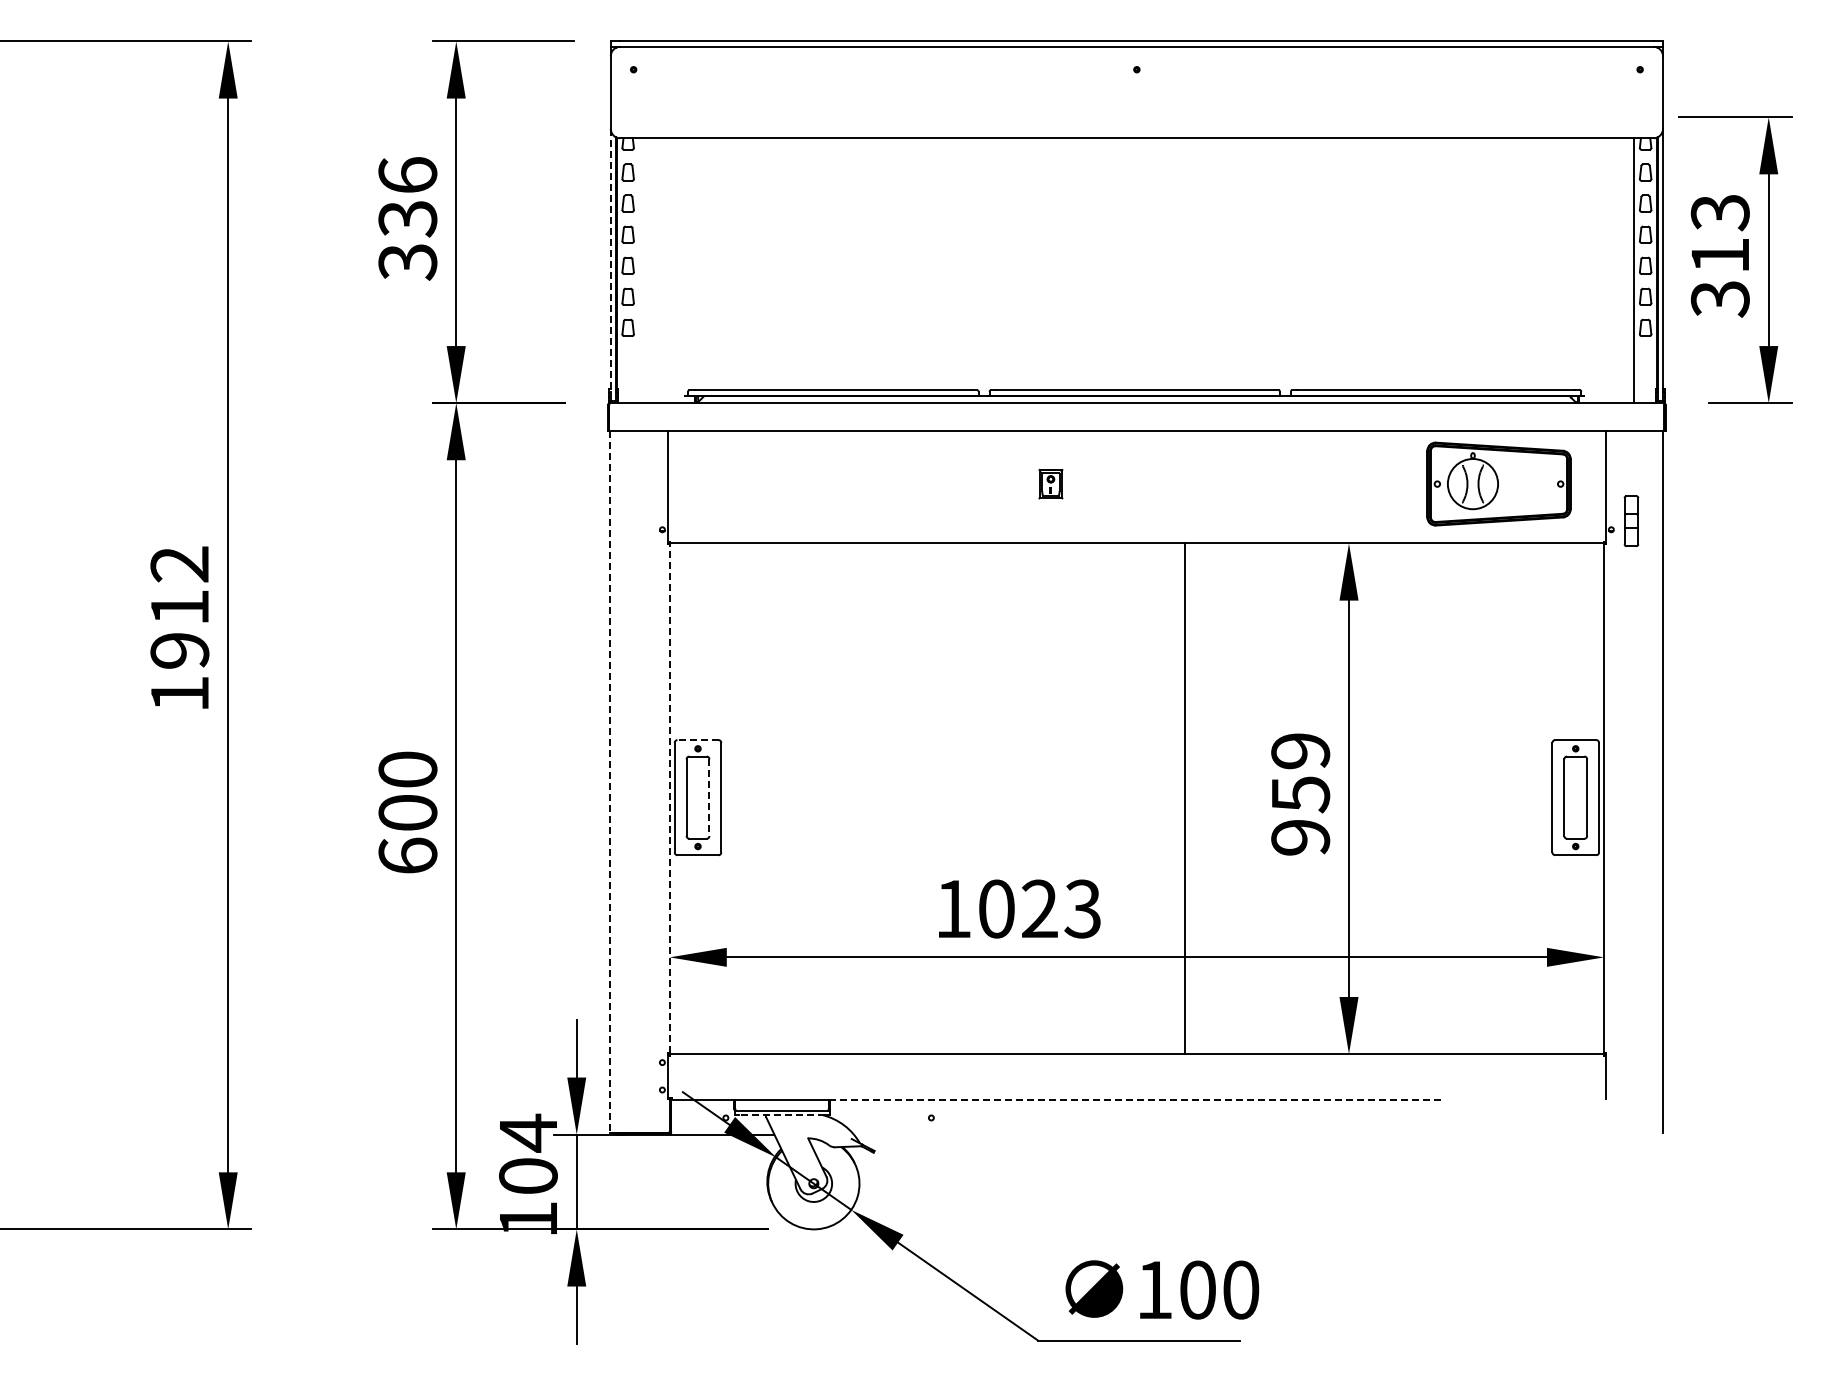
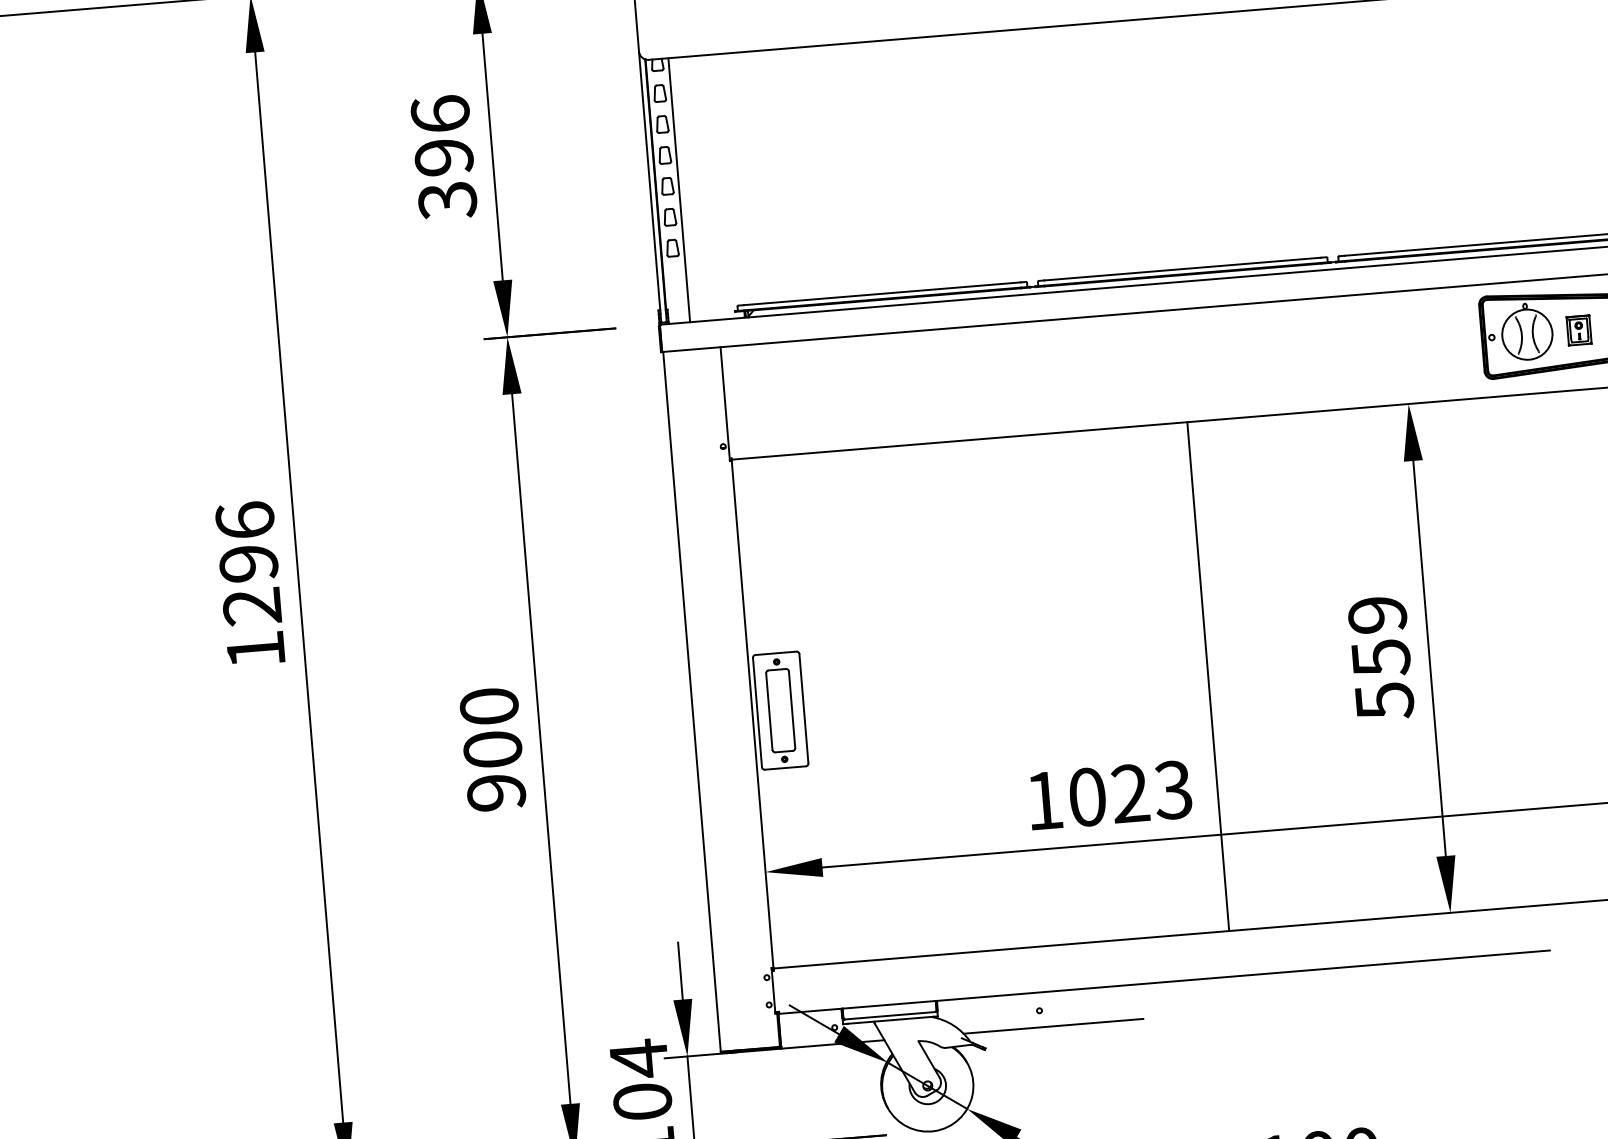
text: (407, 219) -> (443, 158), 336 -> 396
line: (610, 260) -> (649, 182), dashed -> solid
line: (639, 270) -> (679, 190), added
part: (1050, 484) -> (1578, 330), moved
text: (179, 607) -> (248, 563), 1912 -> 1296
line: (698, 740) -> (776, 653), dashed -> solid
line: (610, 782) -> (692, 702), dashed -> solid
line: (669, 798) -> (752, 713), dashed -> solid
line: (709, 798) -> (792, 710), dashed -> solid
line: (1184, 798) -> (1207, 676), moved
text: (1300, 838) -> (1384, 702), 959 -> 559
text: (407, 855) -> (495, 792), 600 -> 900
line: (1137, 1099) -> (1243, 975), dashed -> solid
line: (782, 1115) -> (890, 1020), dashed -> solid
line: (943, 1134) -> (1052, 1026), added

